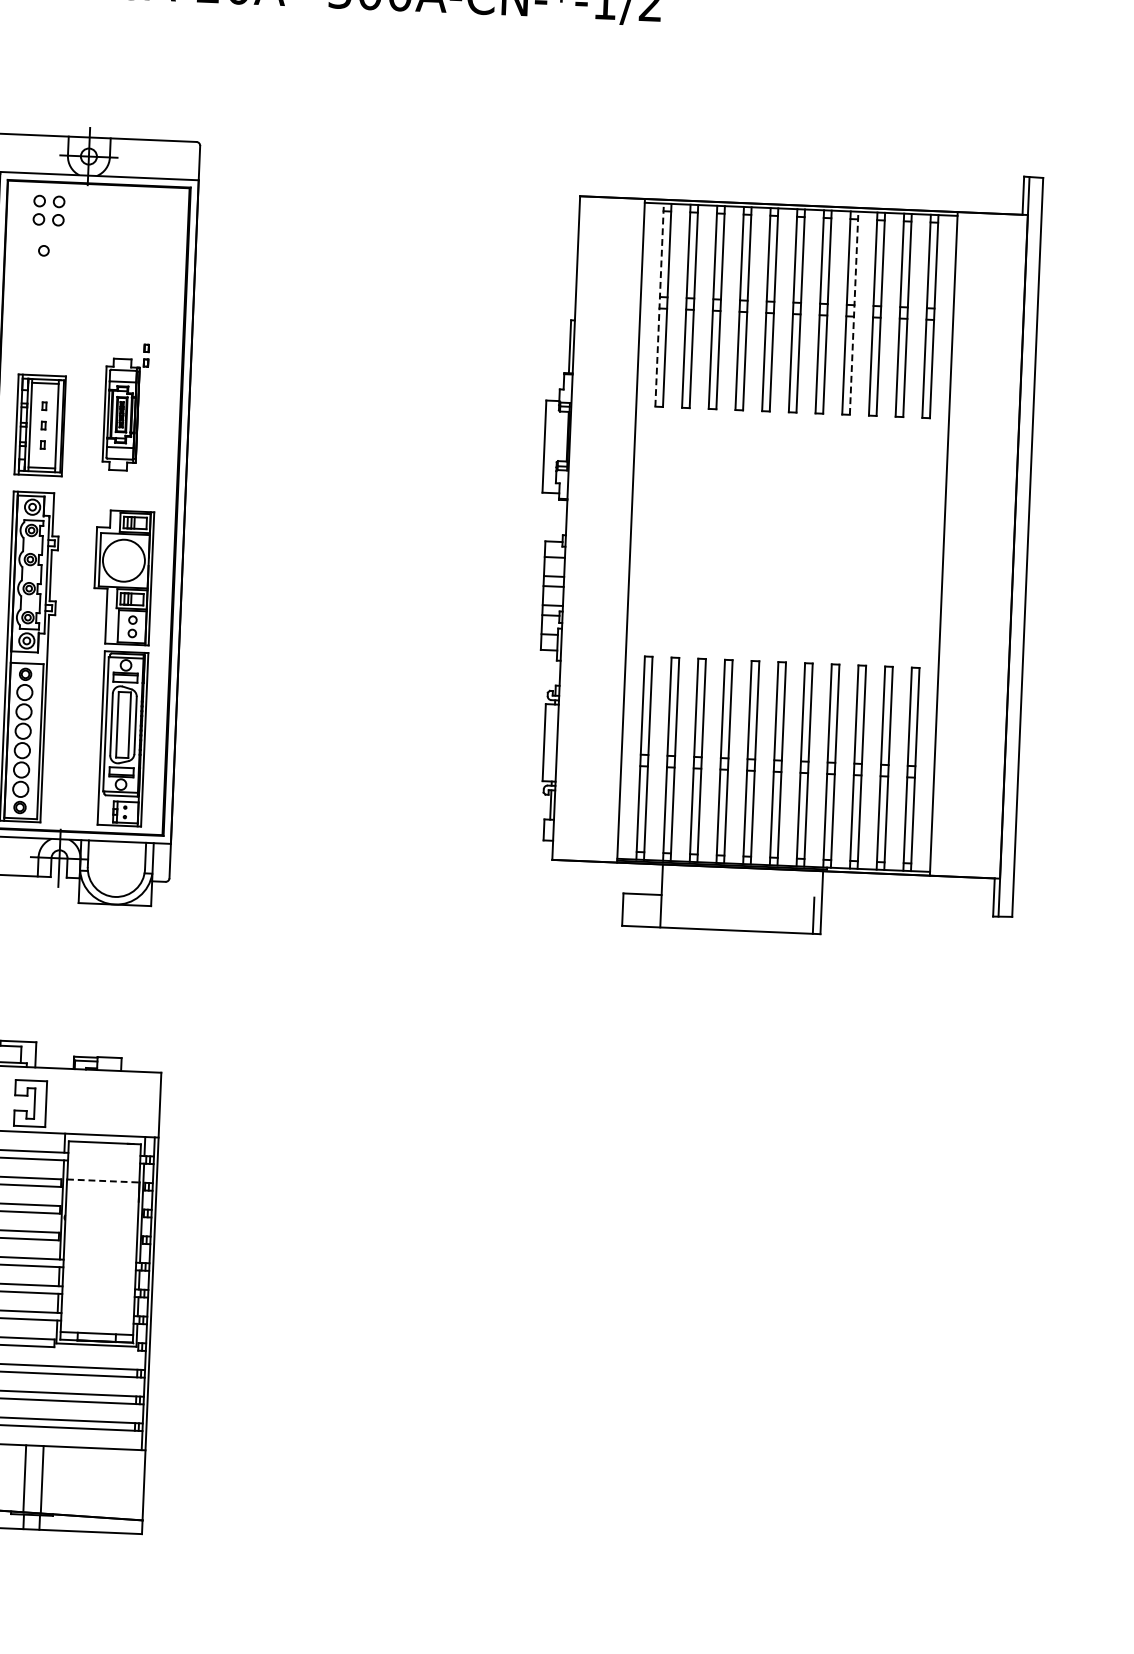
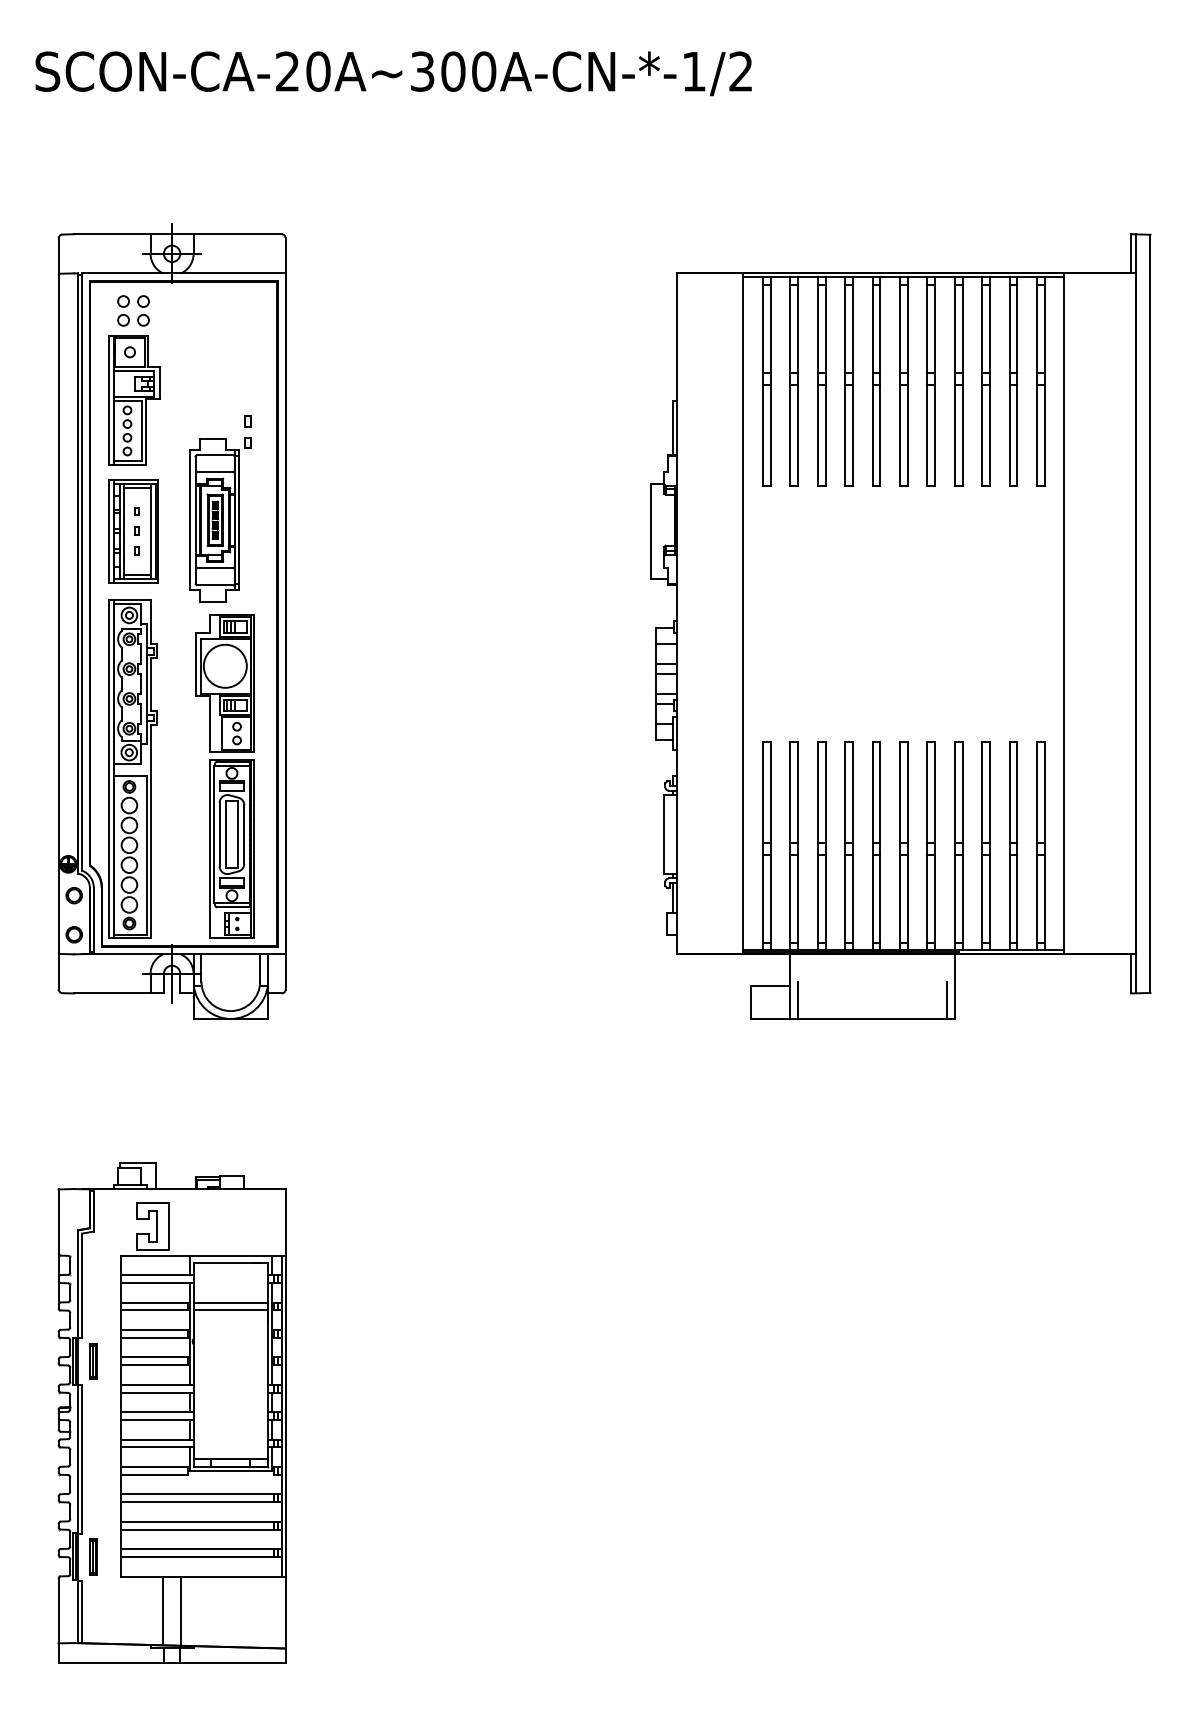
part: (46, 297) -> (134, 400), added
line: (660, 305) -> (763, 381), dashed -> solid
line: (854, 313) -> (962, 381), dashed -> solid
part: (125, 406) -> (220, 508), size x1.43
line: (668, 908) -> (798, 999), added
line: (103, 1180) -> (231, 1302), dashed -> solid
line: (102, 1188) -> (230, 1310), added

